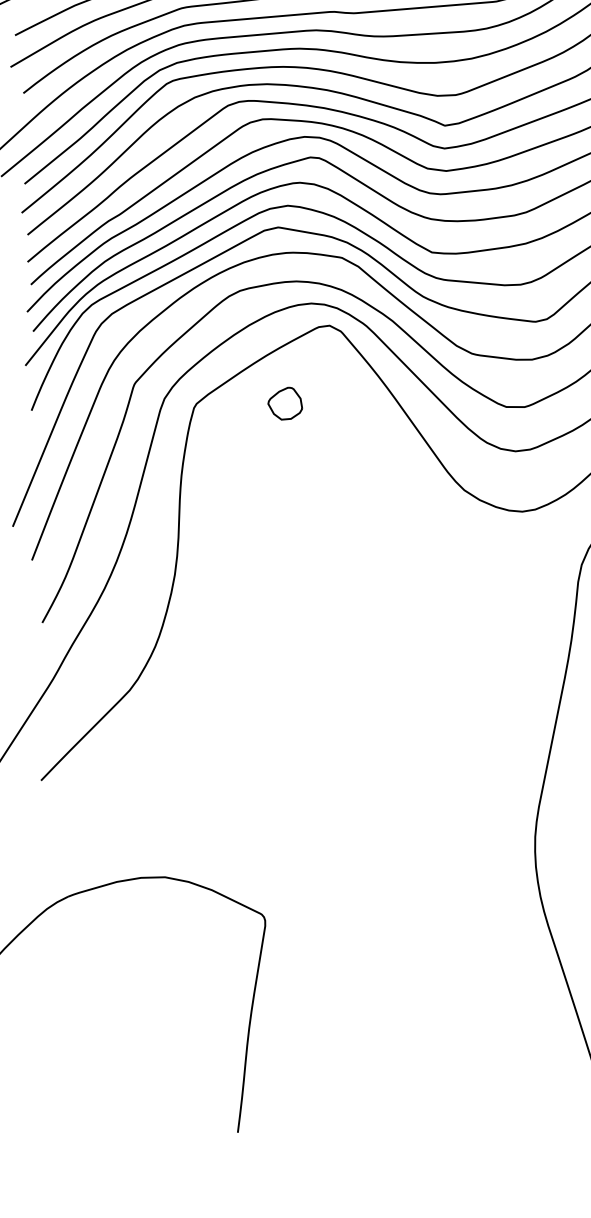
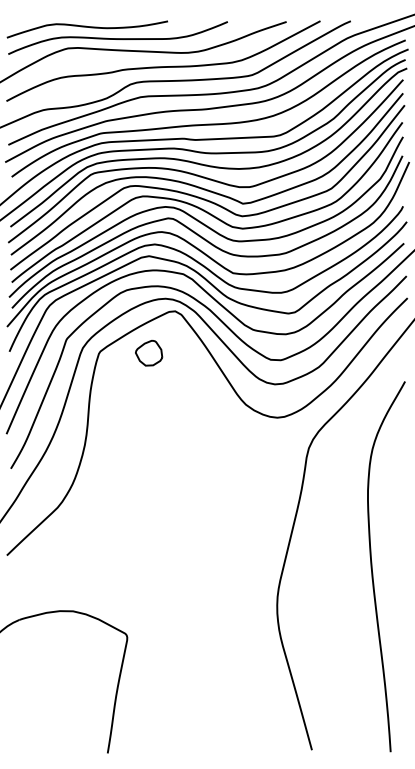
part: (285, 404) -> (149, 353), size x1.43

